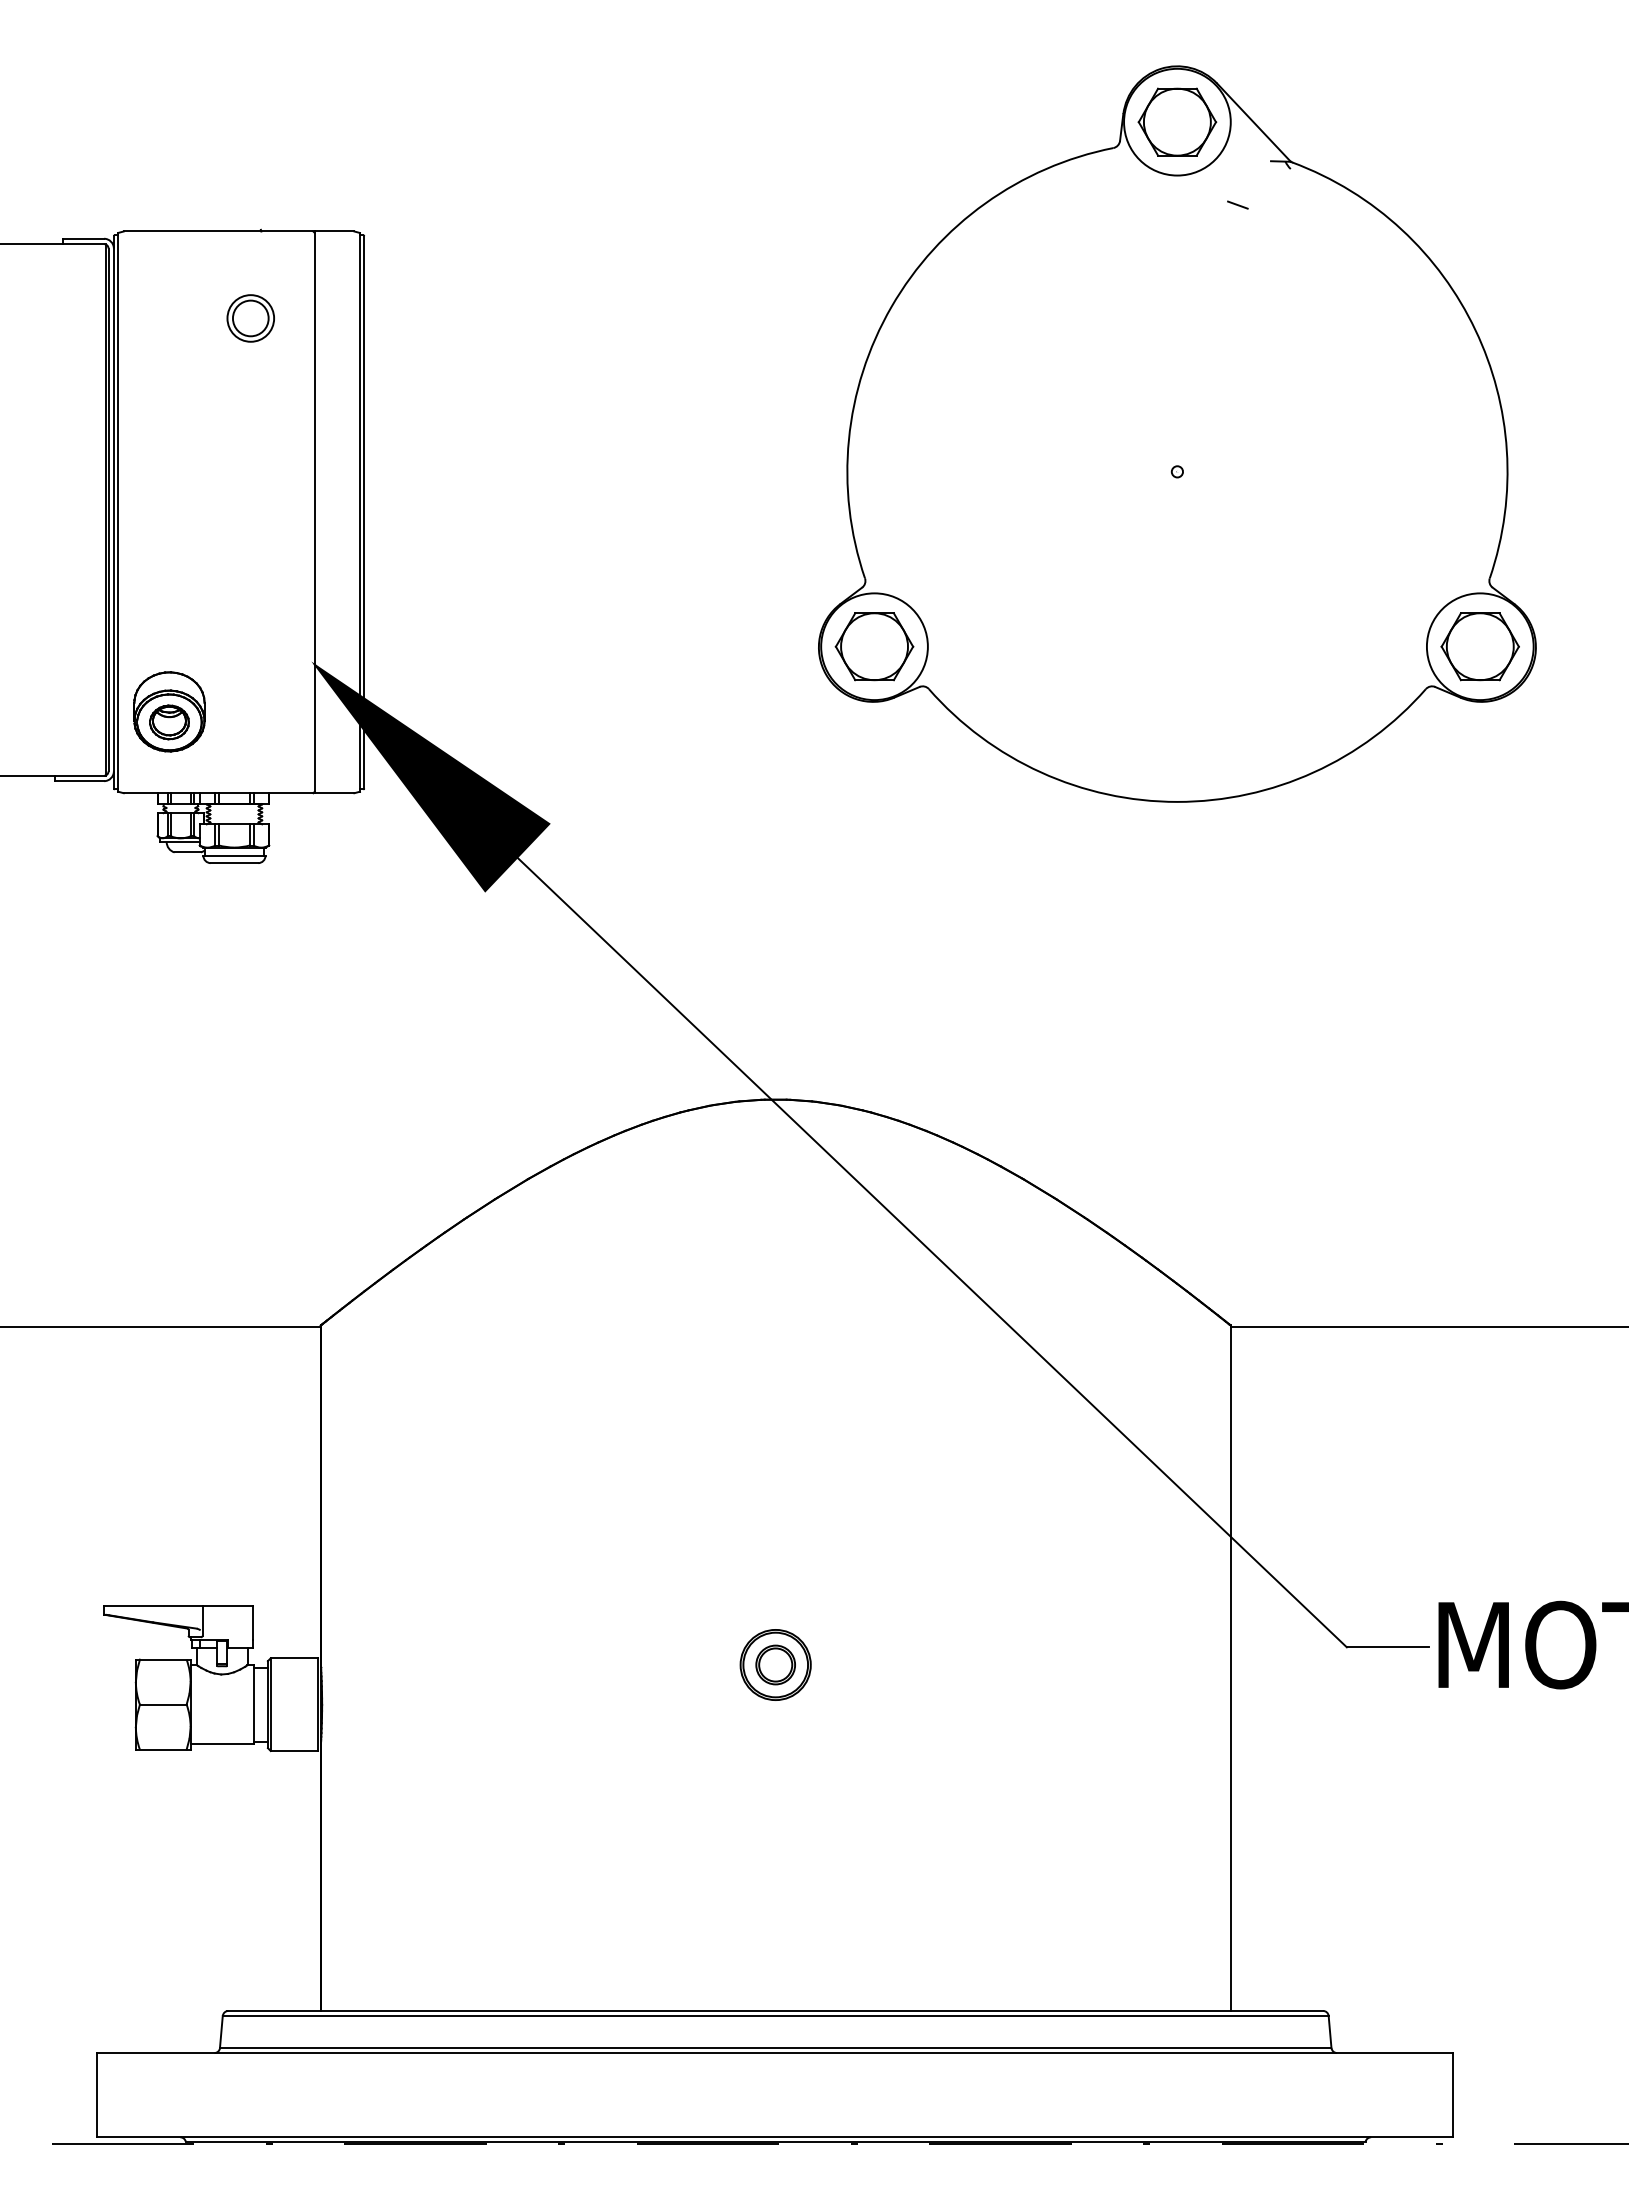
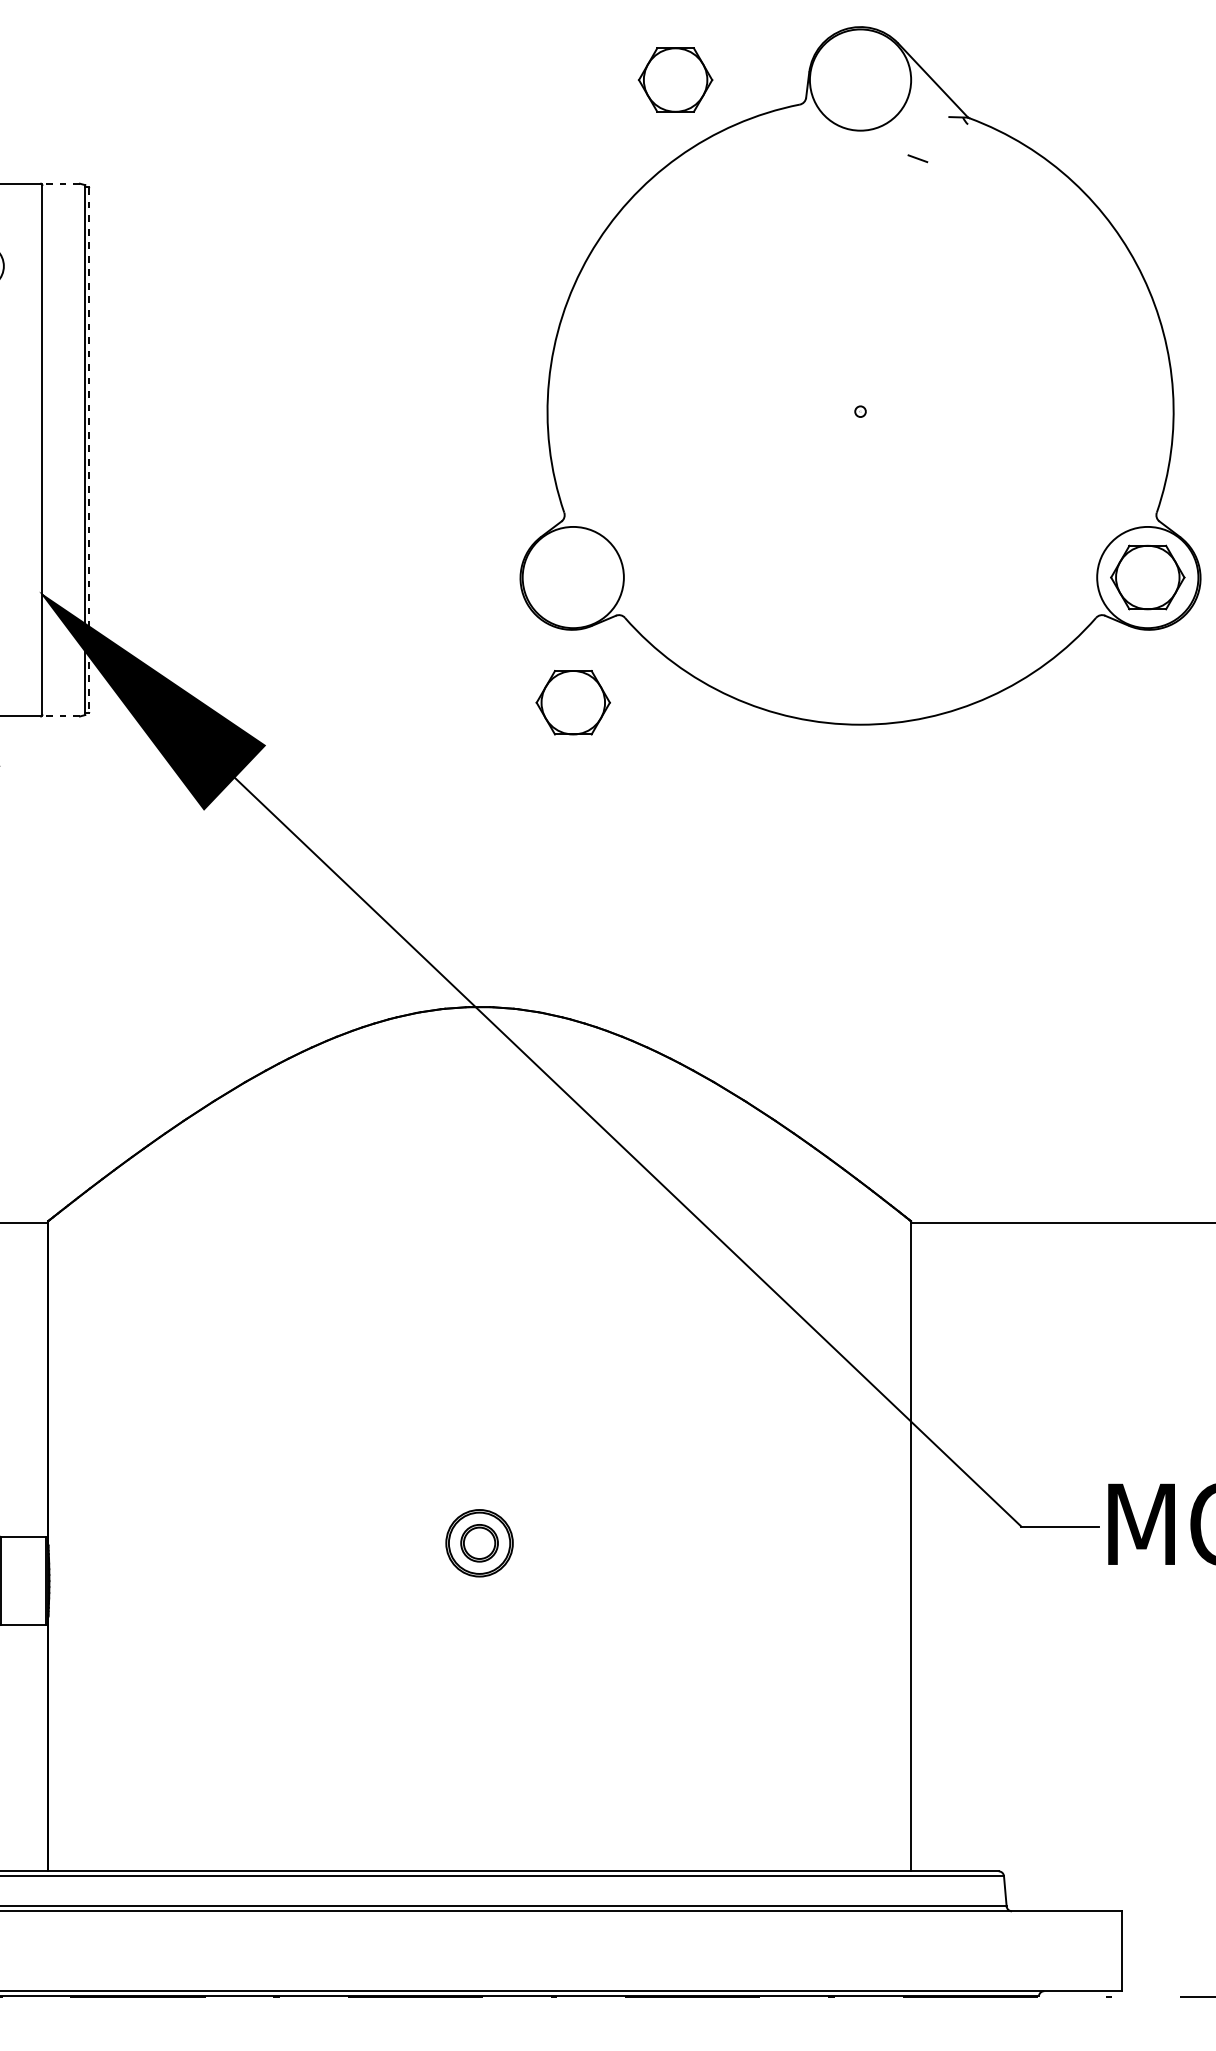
part: (1177, 121) -> (675, 79), moved
line: (334, 231) -> (61, 183), solid -> dashed
line: (364, 512) -> (89, 450), solid -> dashed
part: (874, 646) -> (573, 702), moved
line: (334, 793) -> (61, 716), solid -> dashed

